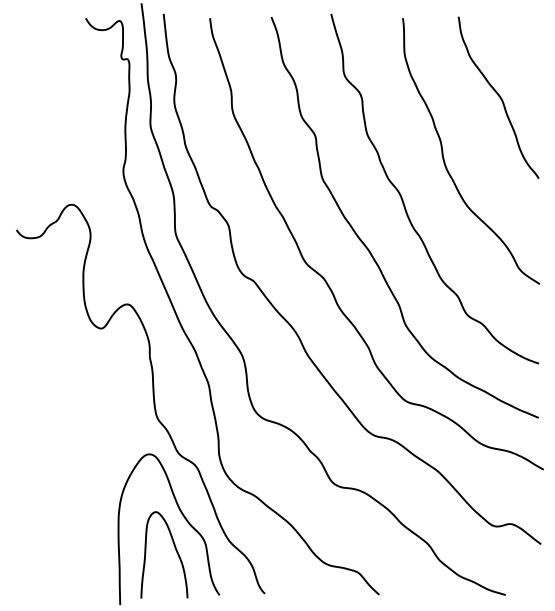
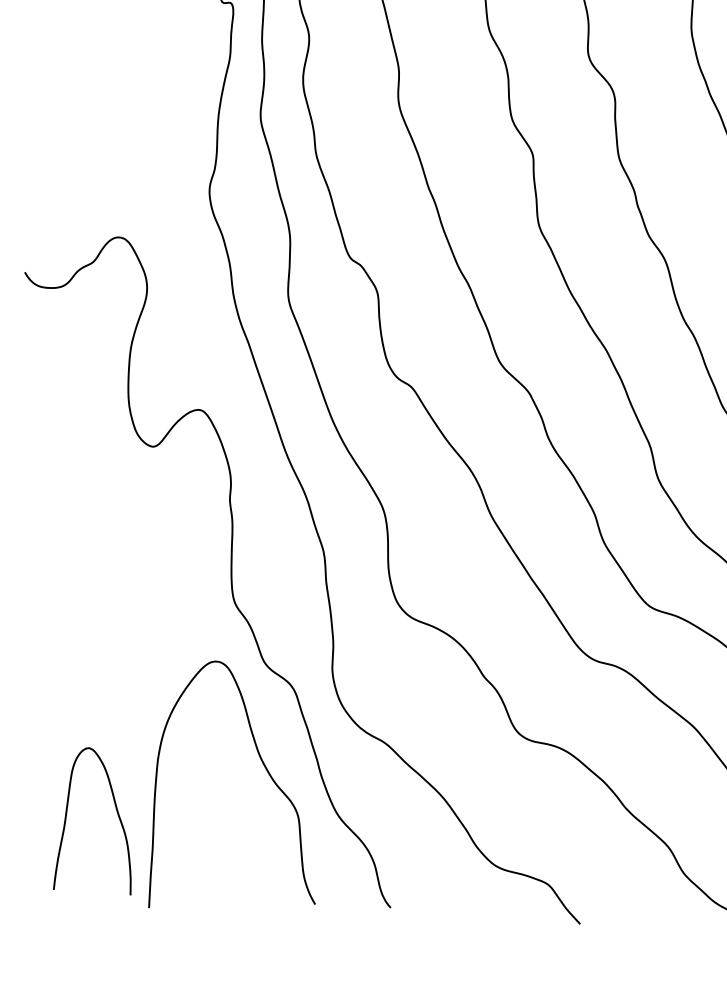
curve: (174, 548) -> (115, 810), moved

